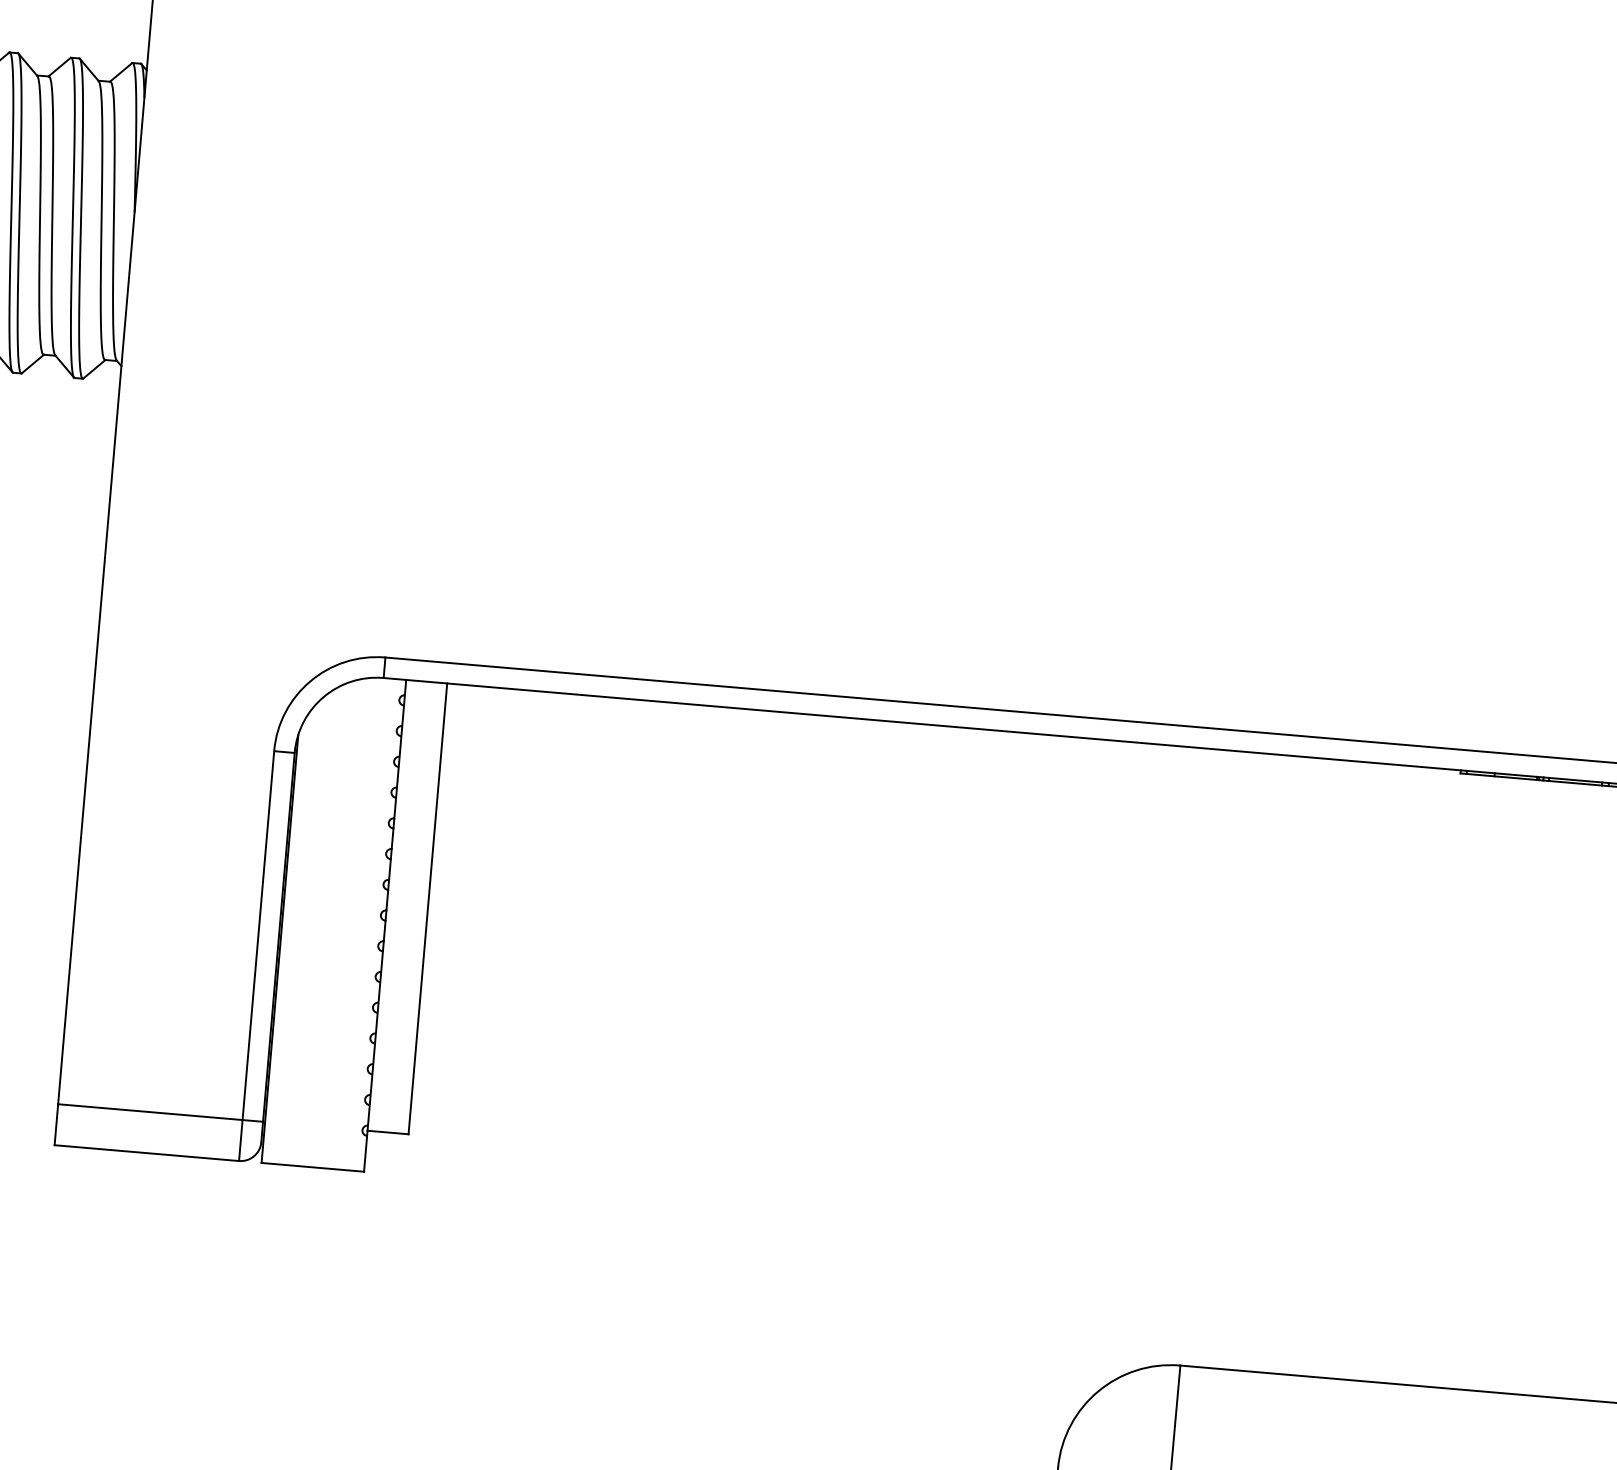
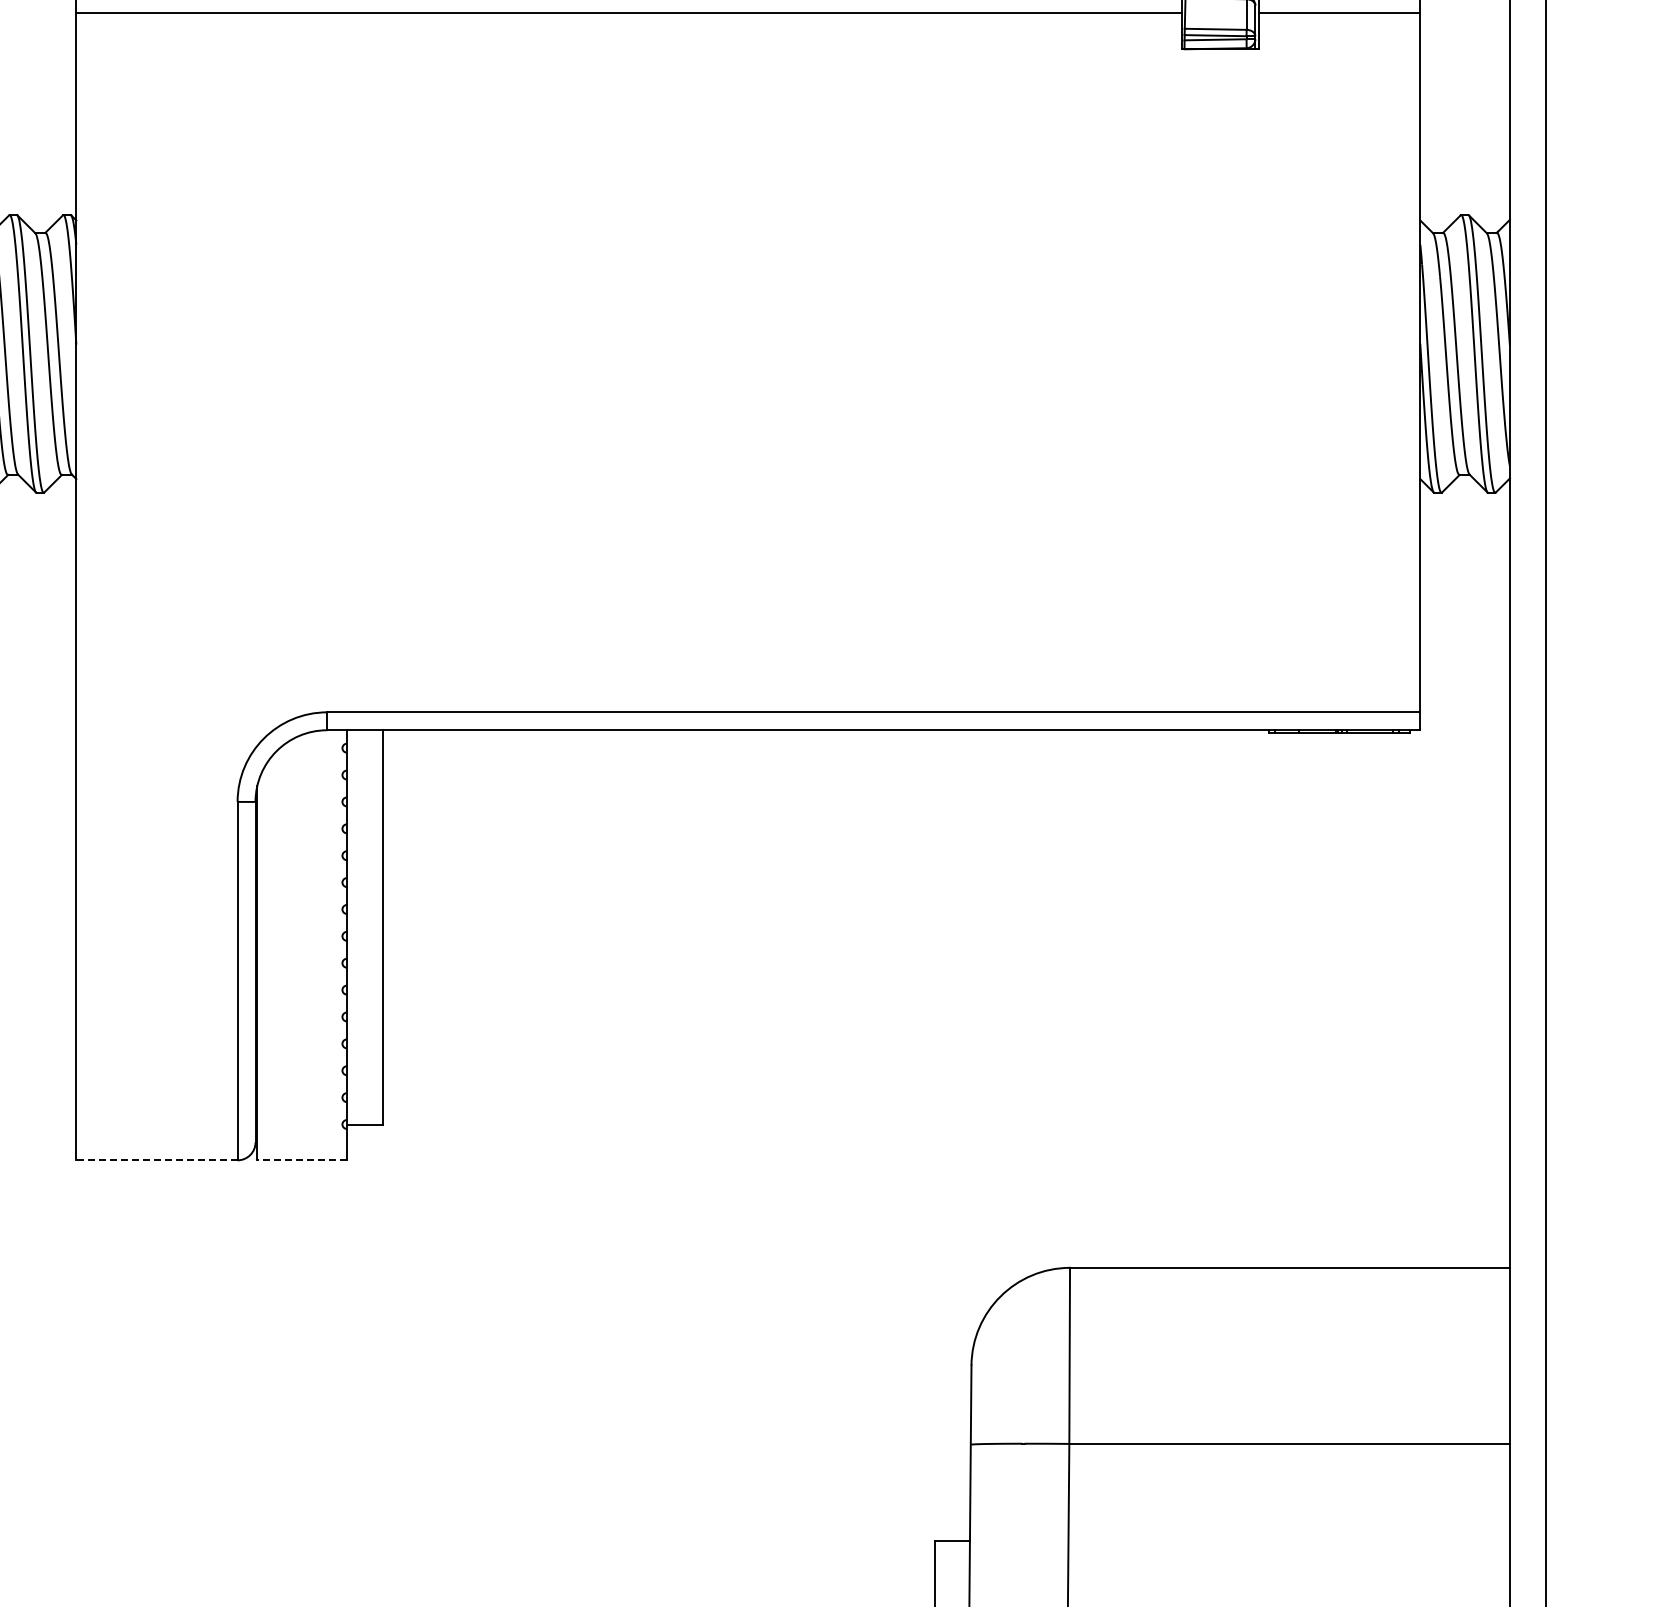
line: (160, 1112) -> (165, 1124), removed
line: (146, 1153) -> (156, 1160), solid -> dashed
line: (313, 1167) -> (302, 1160), solid -> dashed

